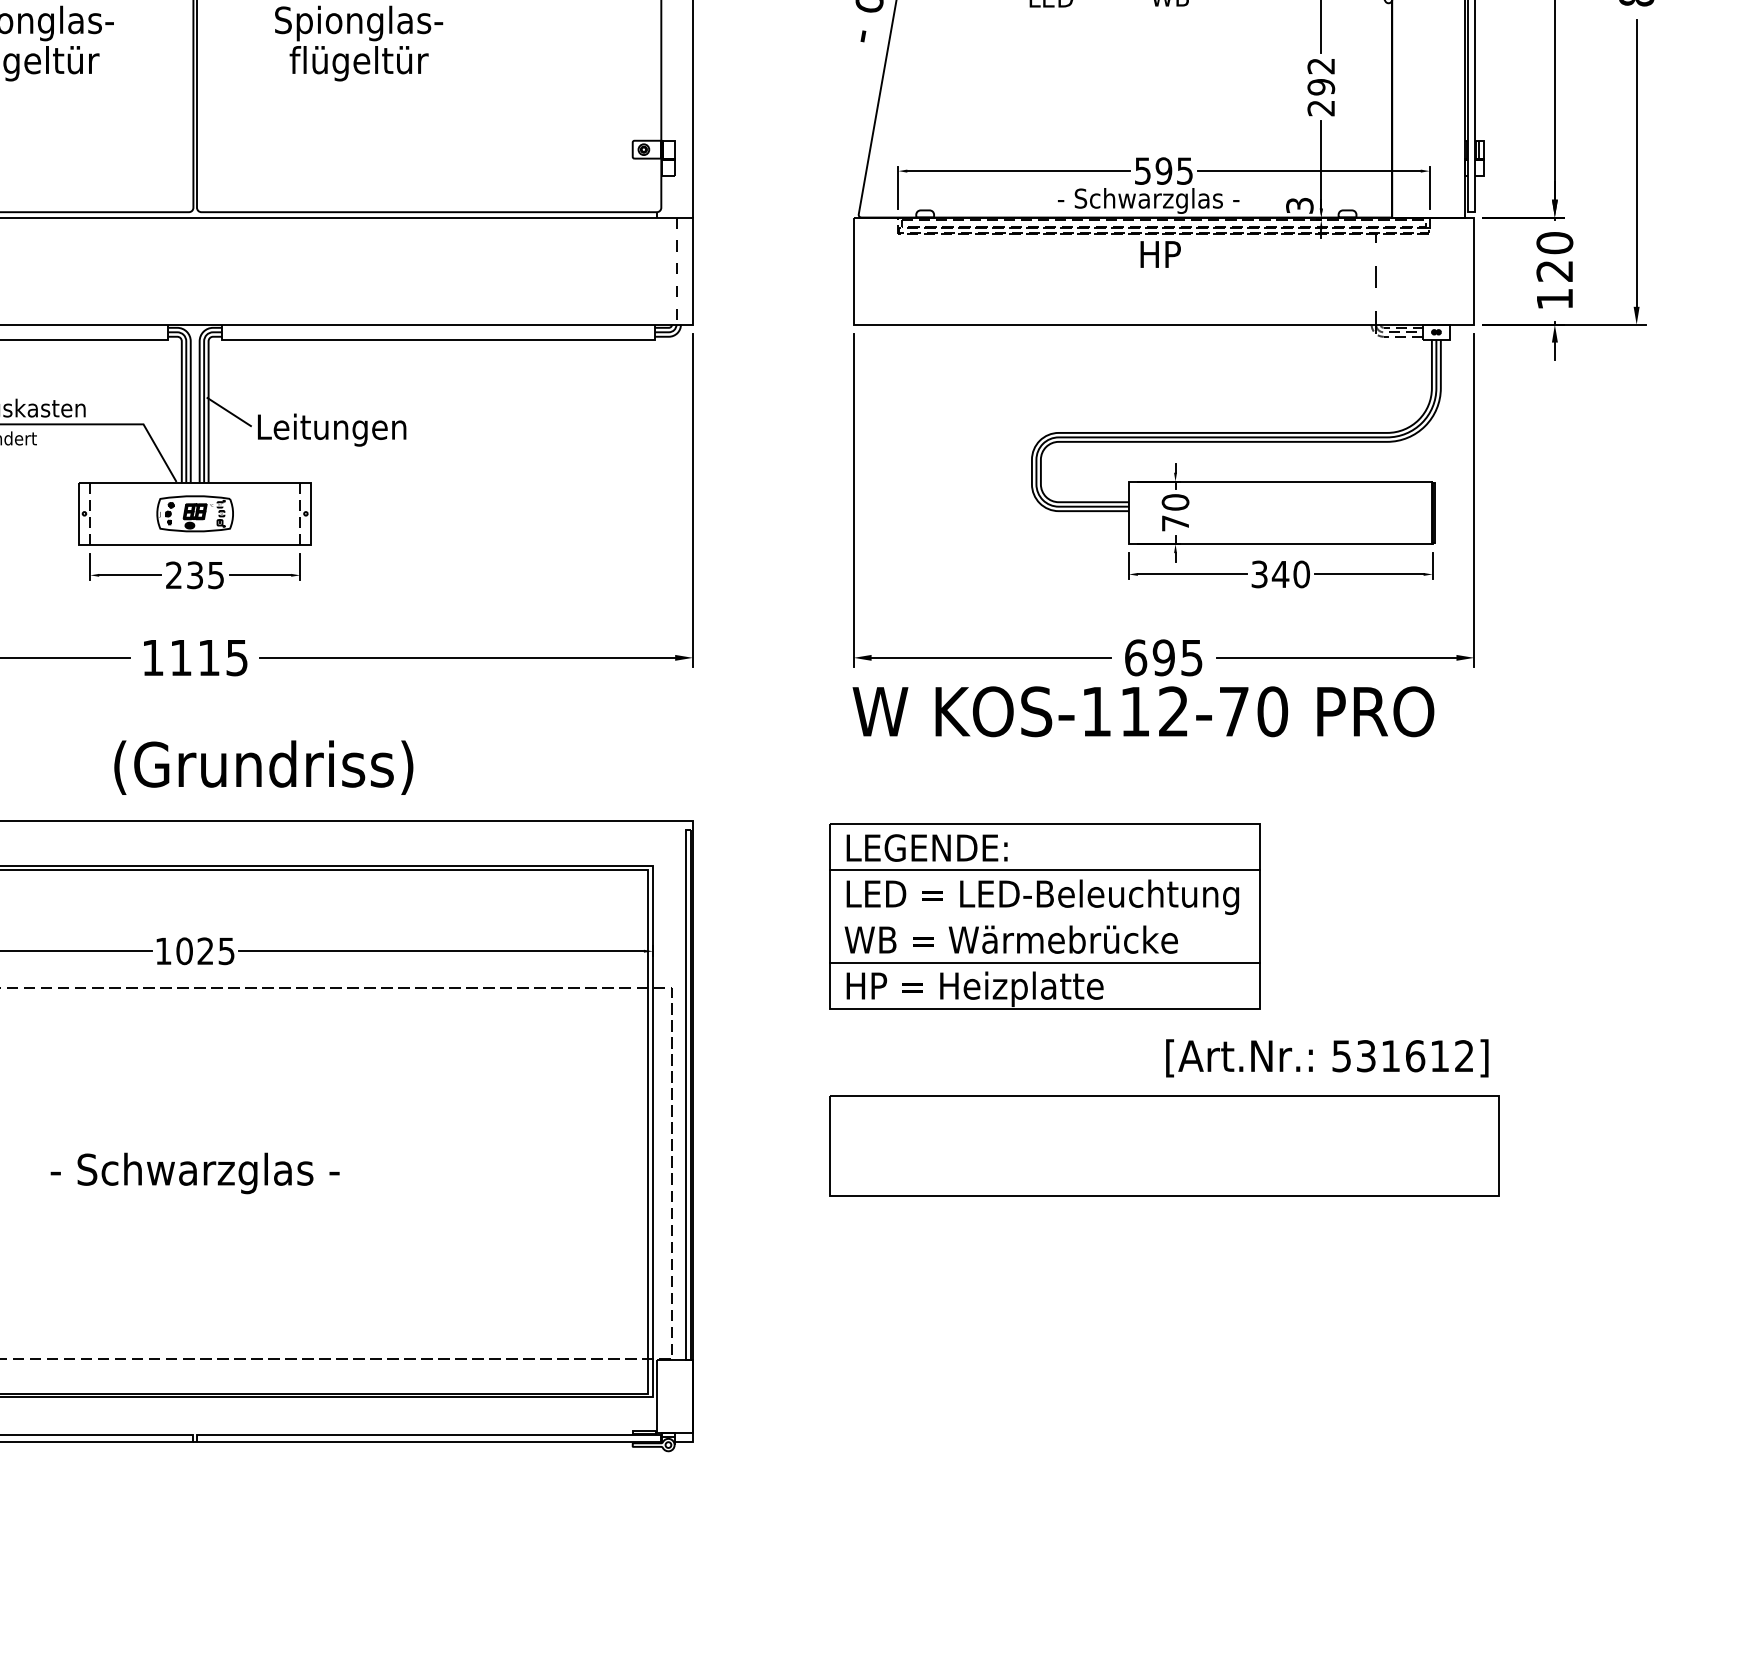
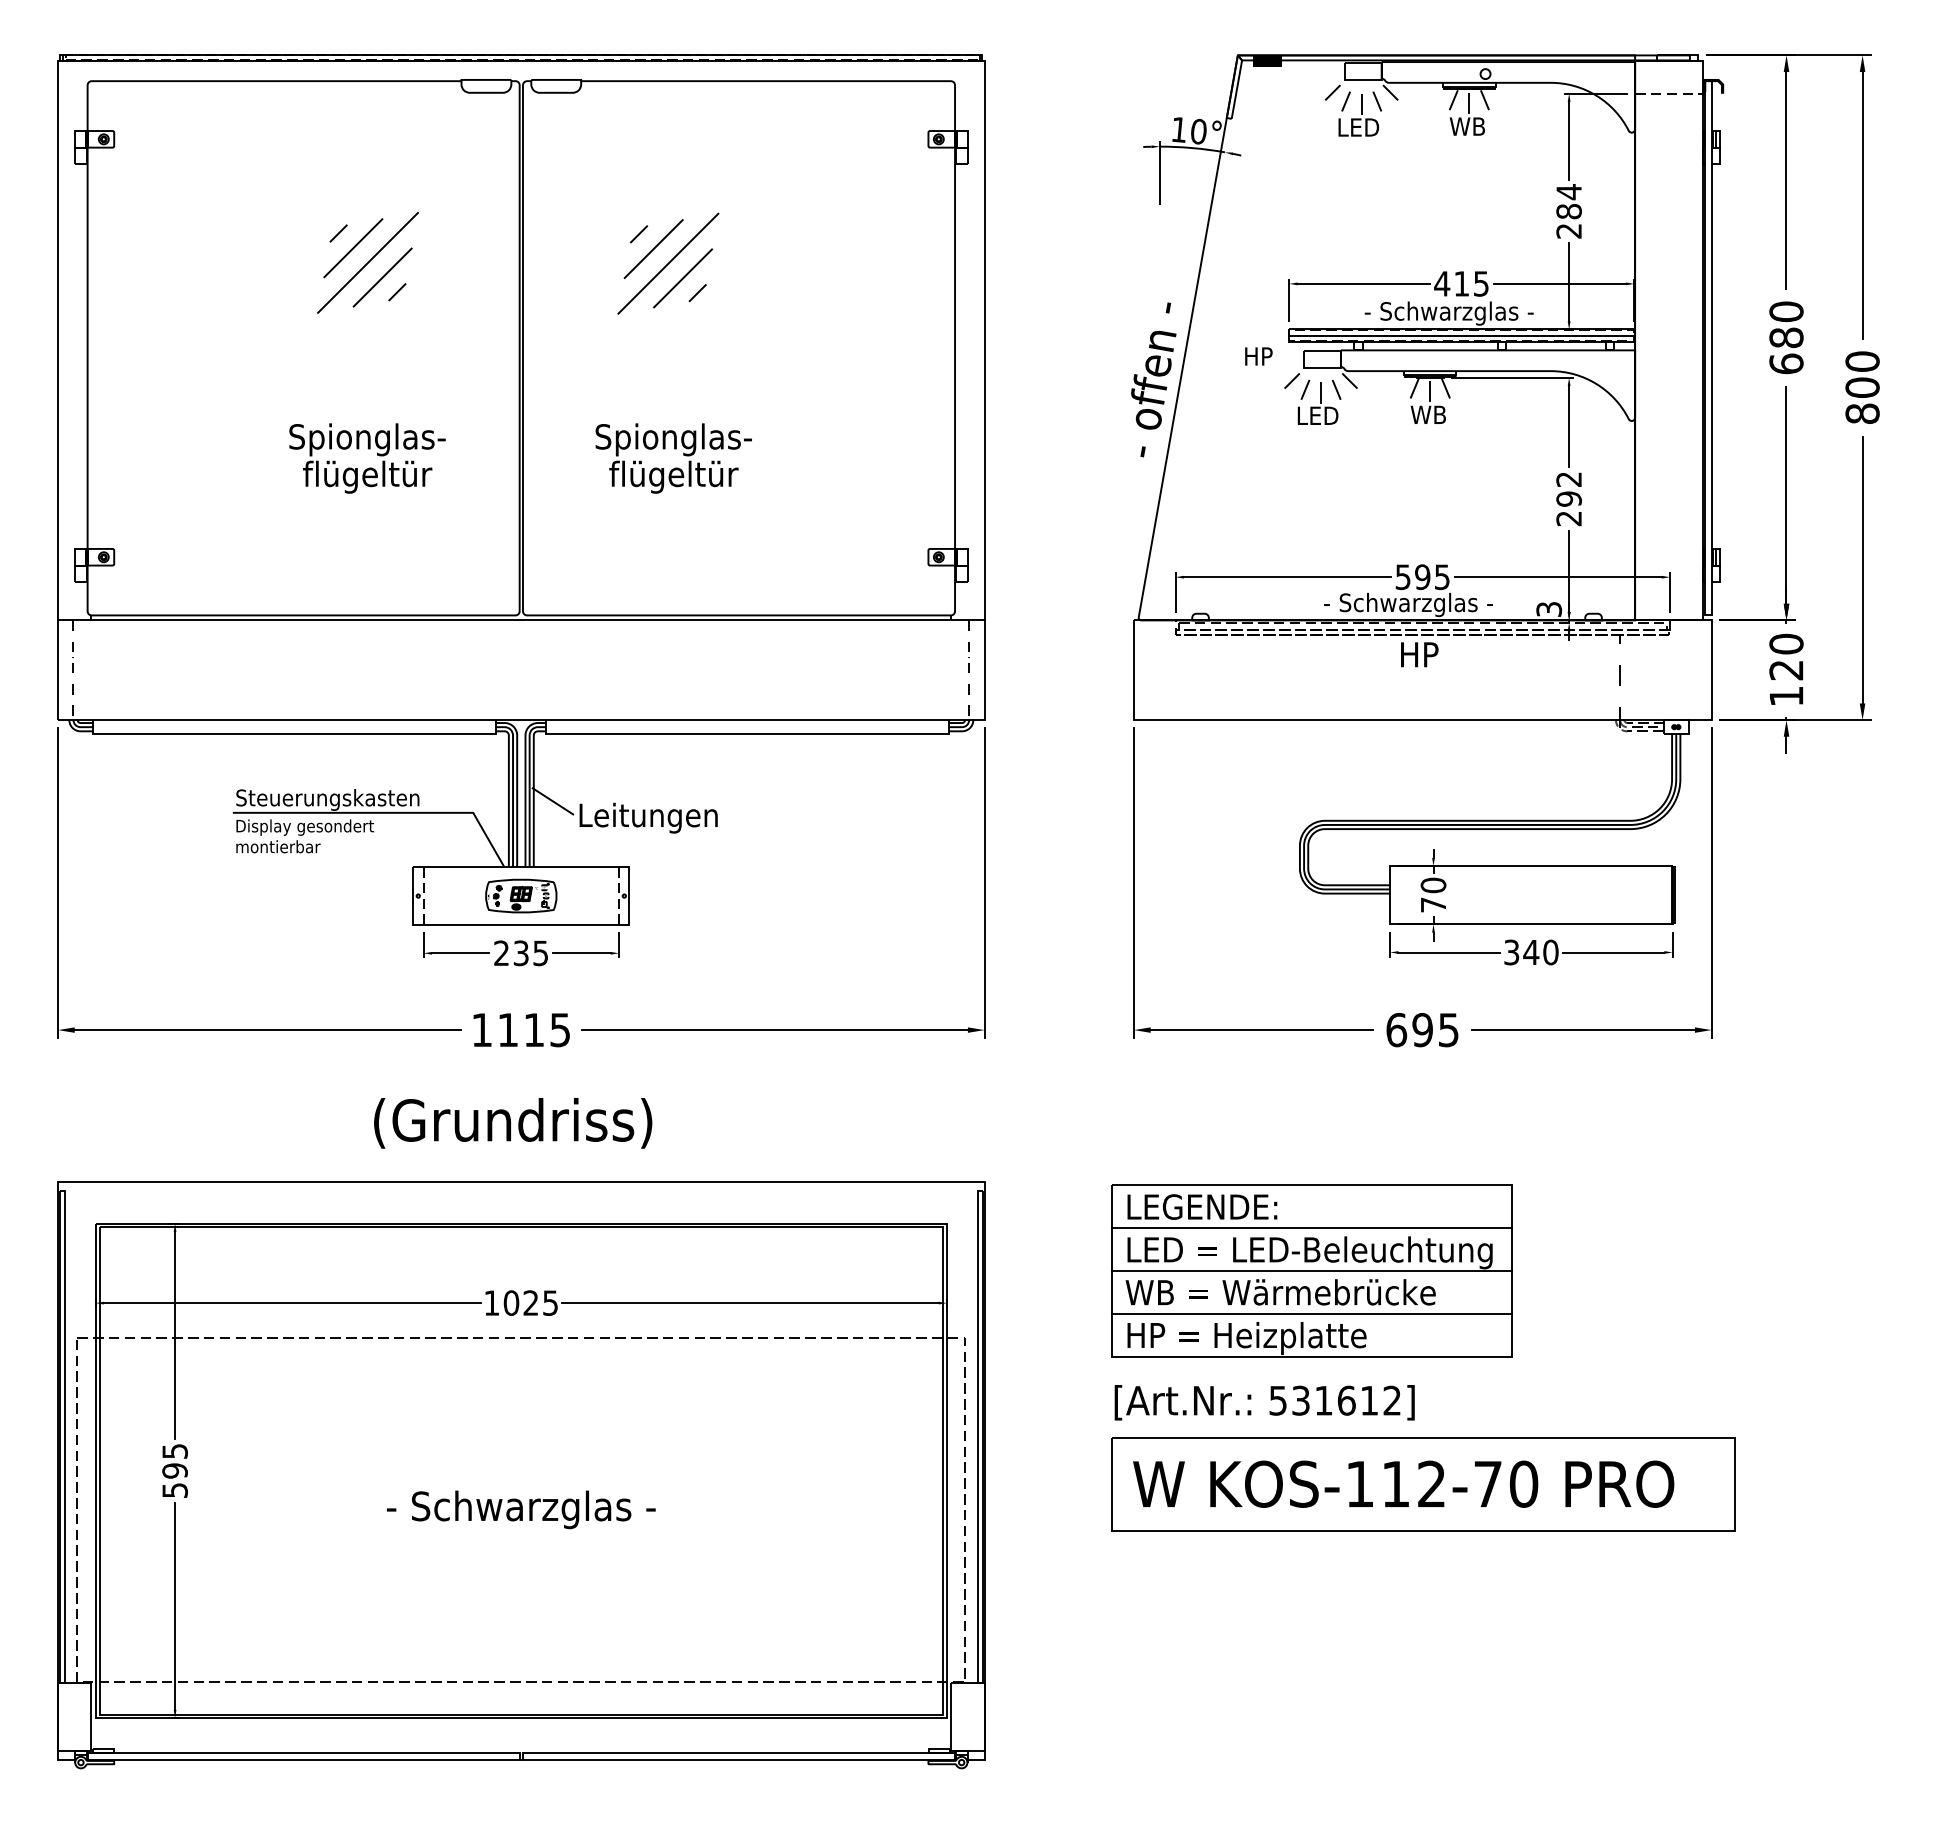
text: (1143, 710) -> (1403, 1483), moved
text: (264, 767) -> (513, 1123), moved
line: (1044, 916) -> (1311, 1270), added
text: (1327, 1058) -> (1264, 1402), moved

